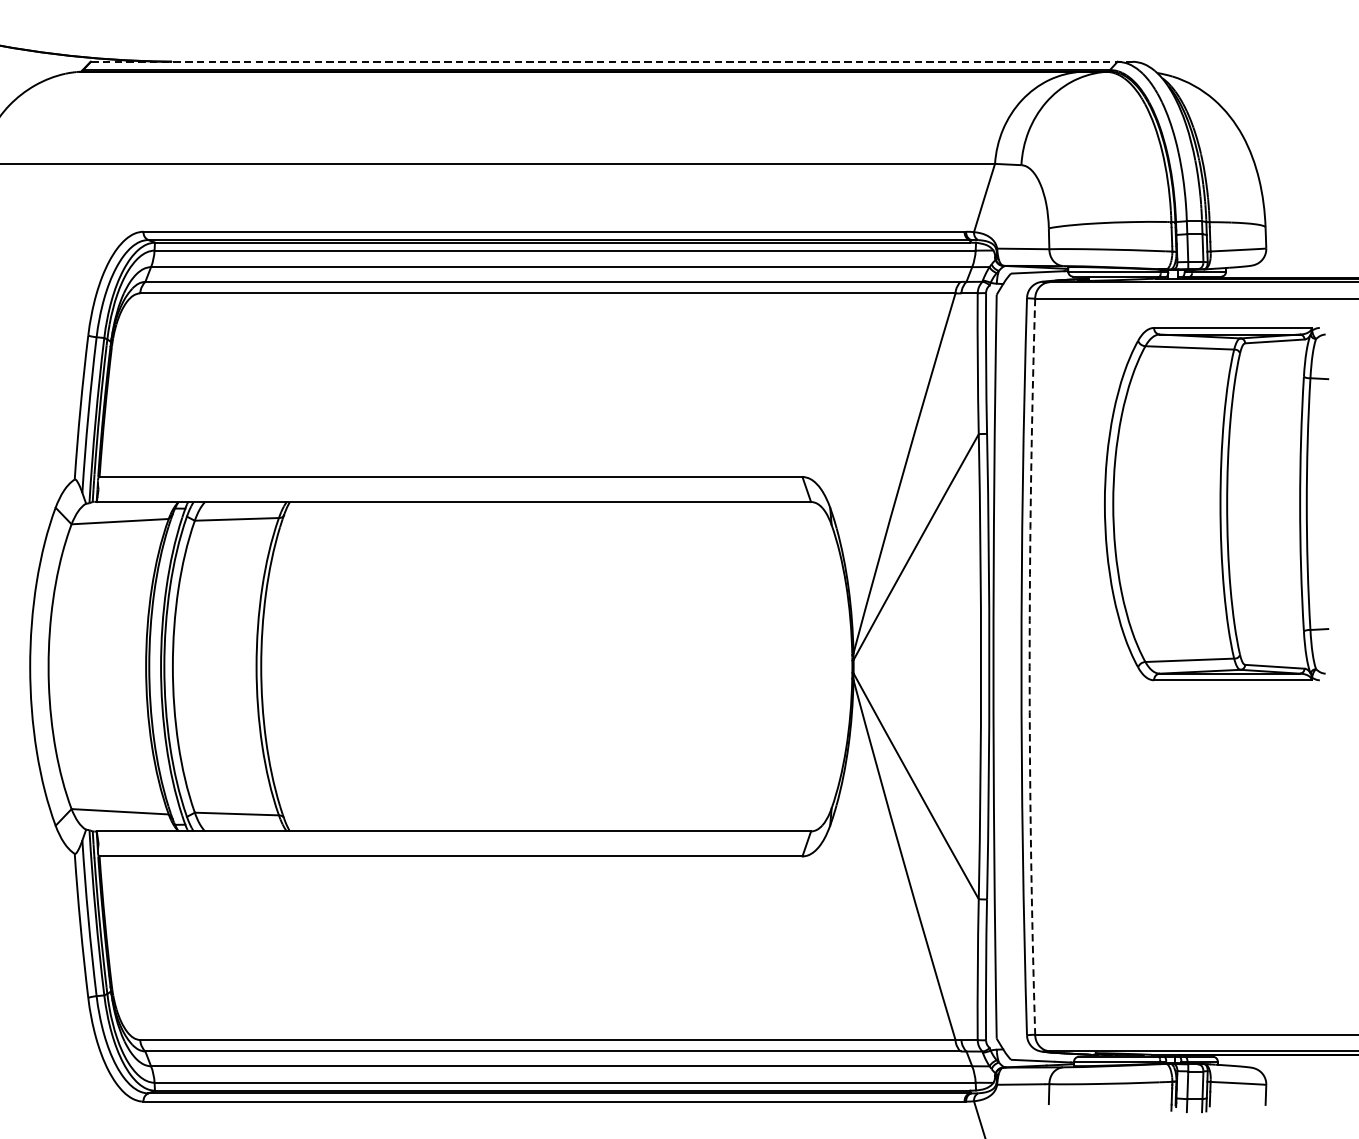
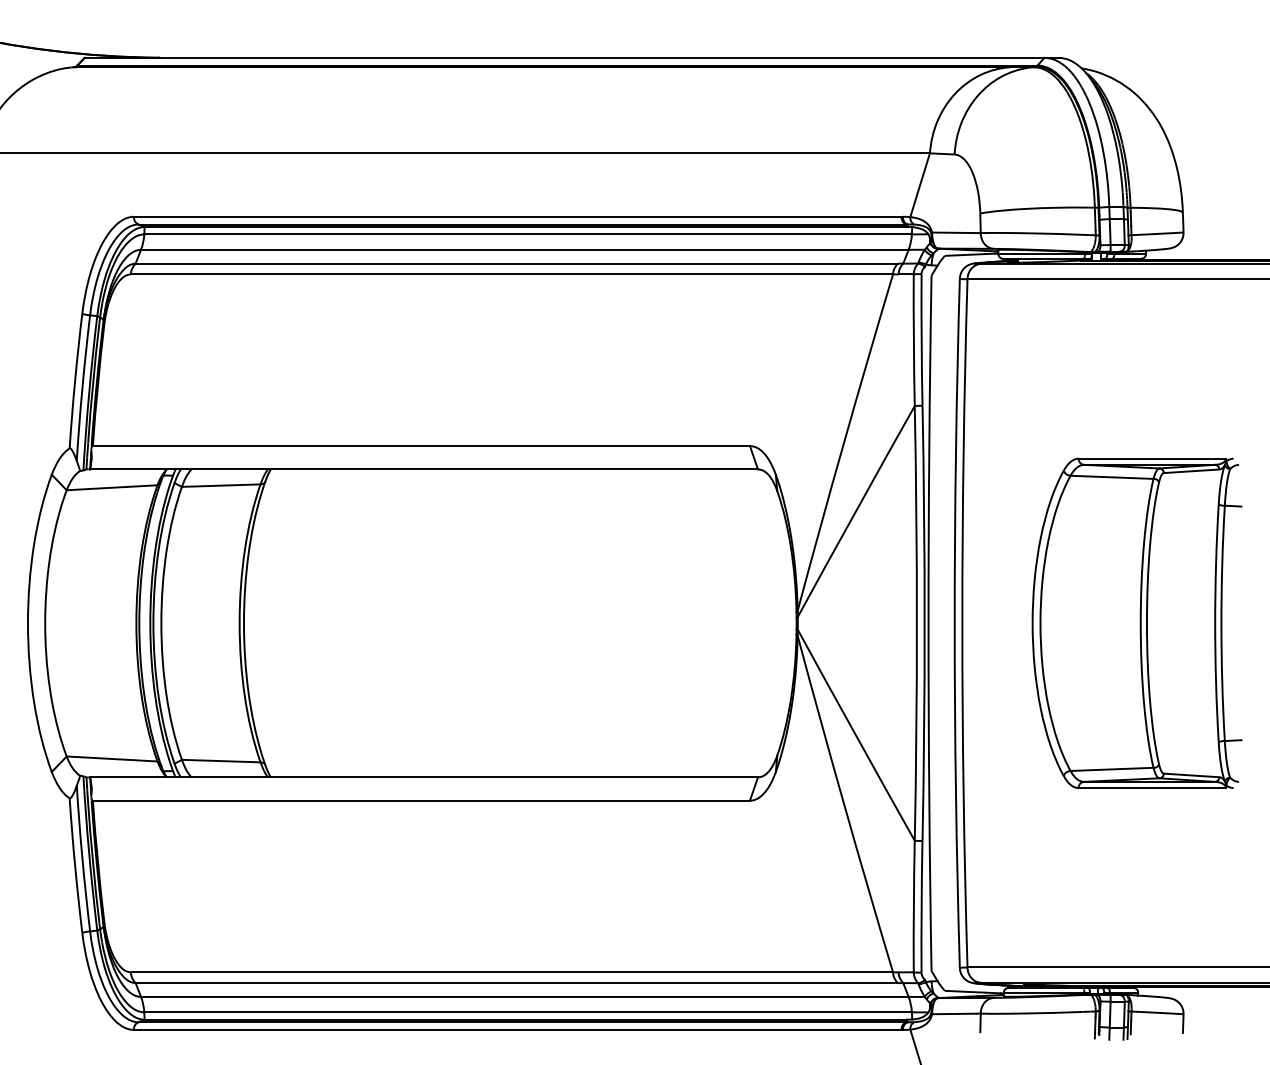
line: (611, 61) -> (571, 57), dashed -> solid
part: (1215, 503) -> (1136, 622), moved
arc: (1029, 666) -> (962, 623), dashed -> solid

